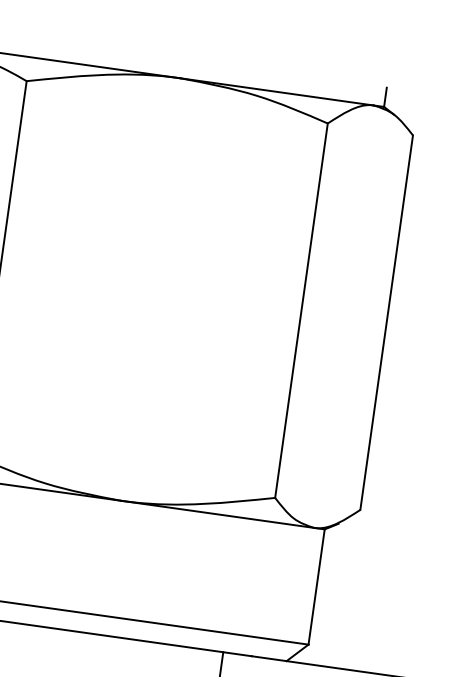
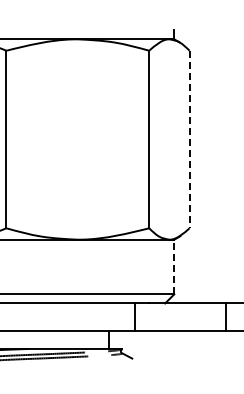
line: (386, 322) -> (189, 139), solid -> dashed
line: (317, 585) -> (174, 266), solid -> dashed

